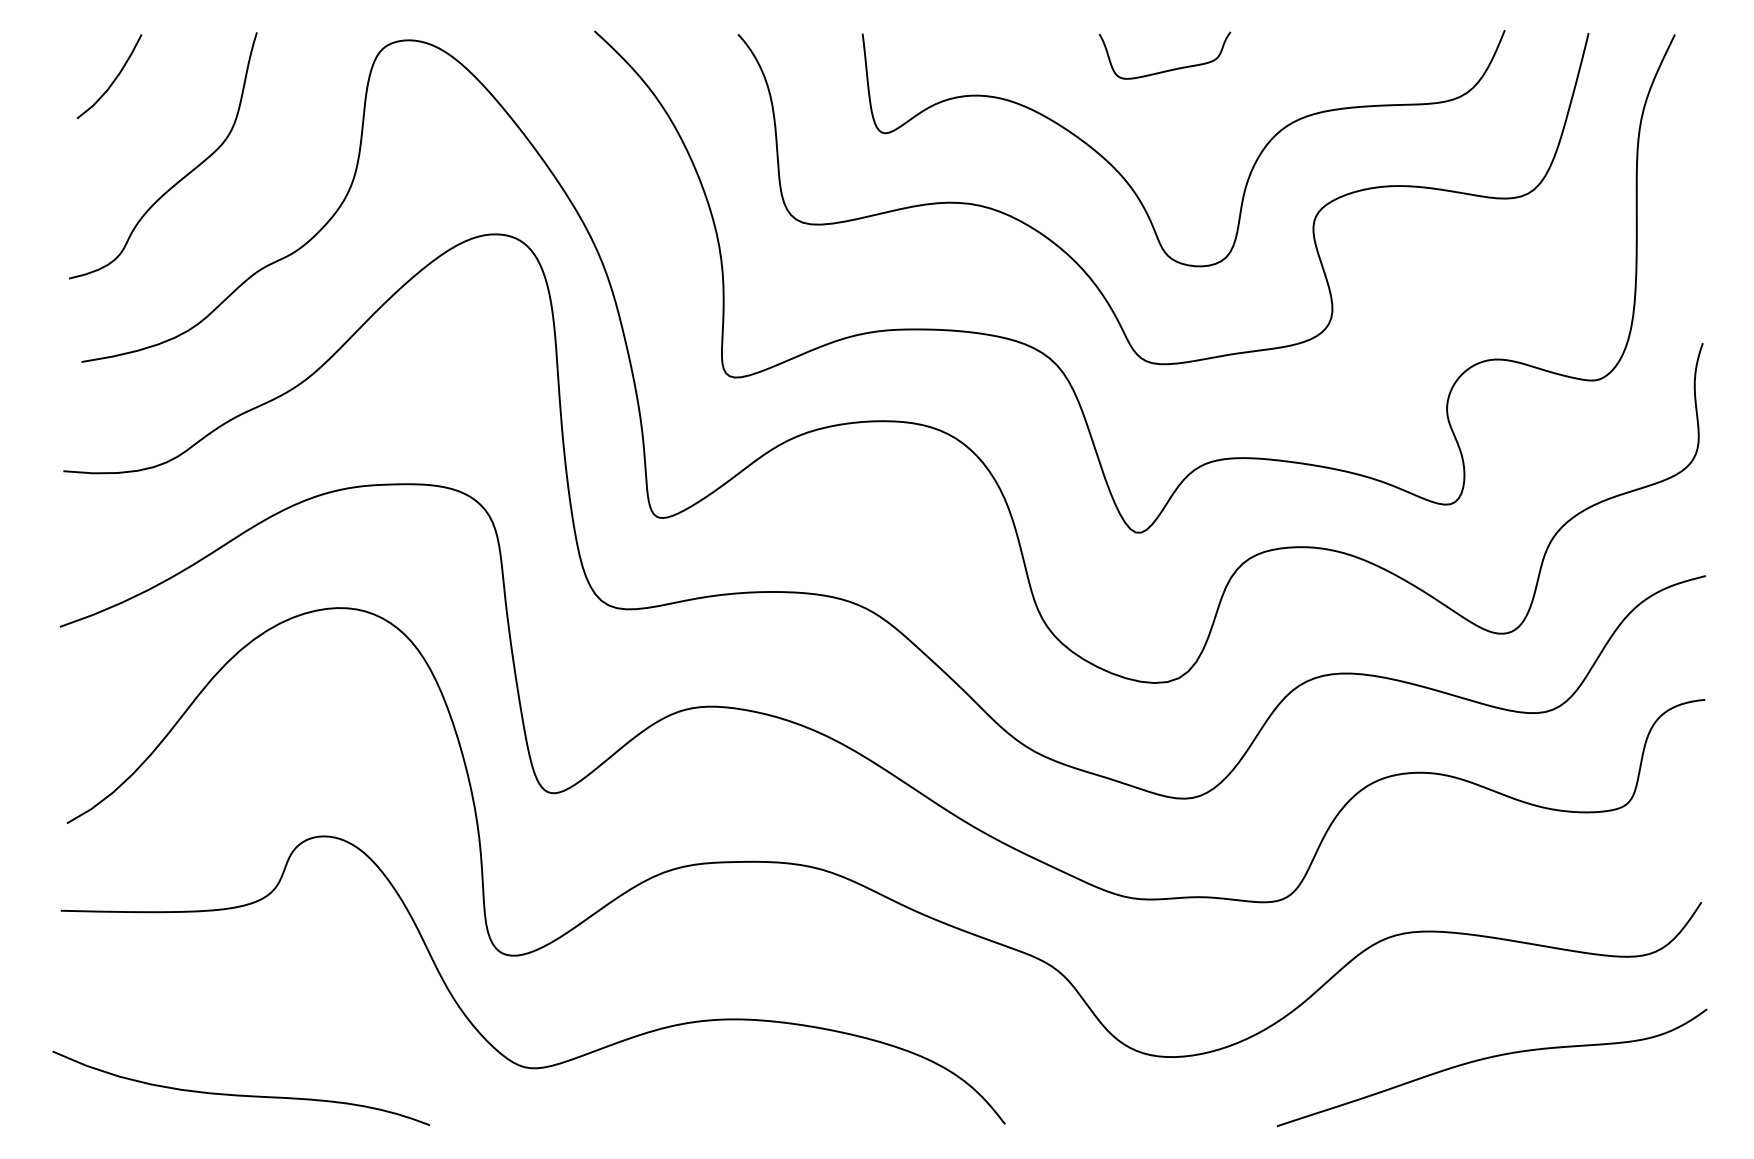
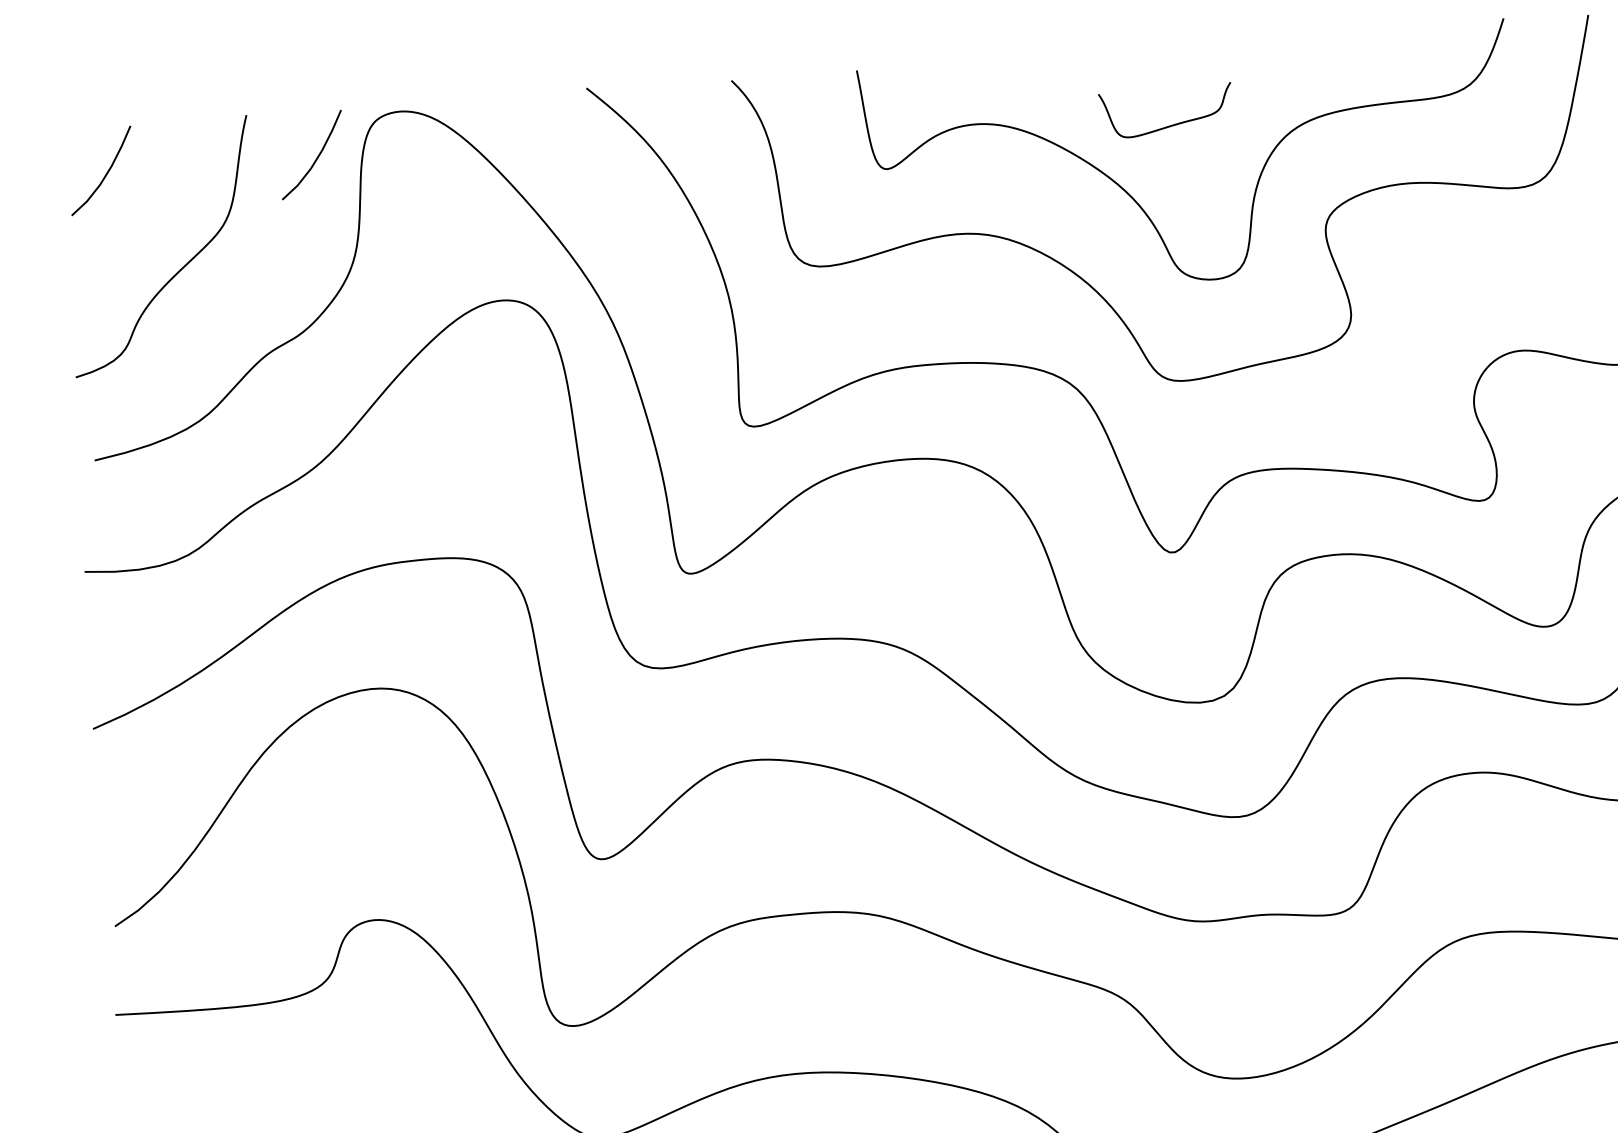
curve: (1168, 69) -> (1170, 124), moved
curve: (323, 78) -> (316, 156), added

